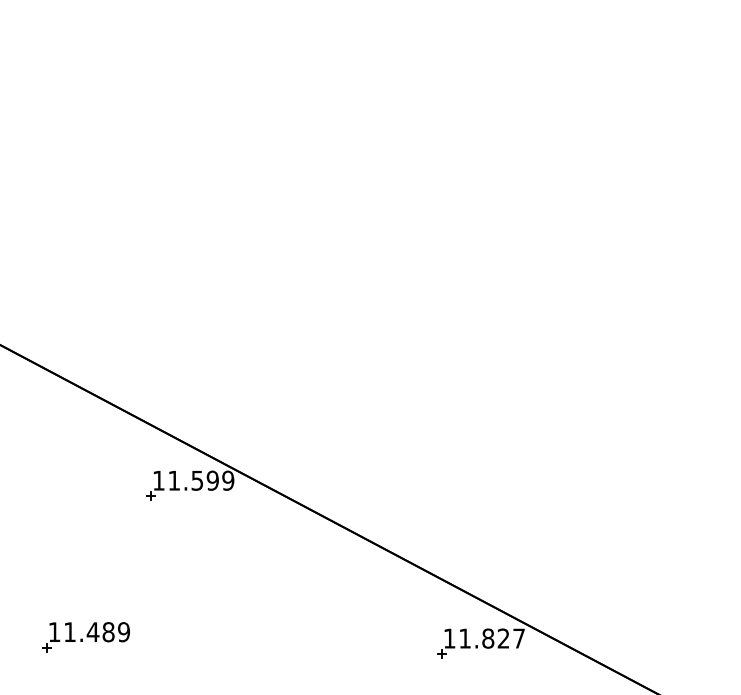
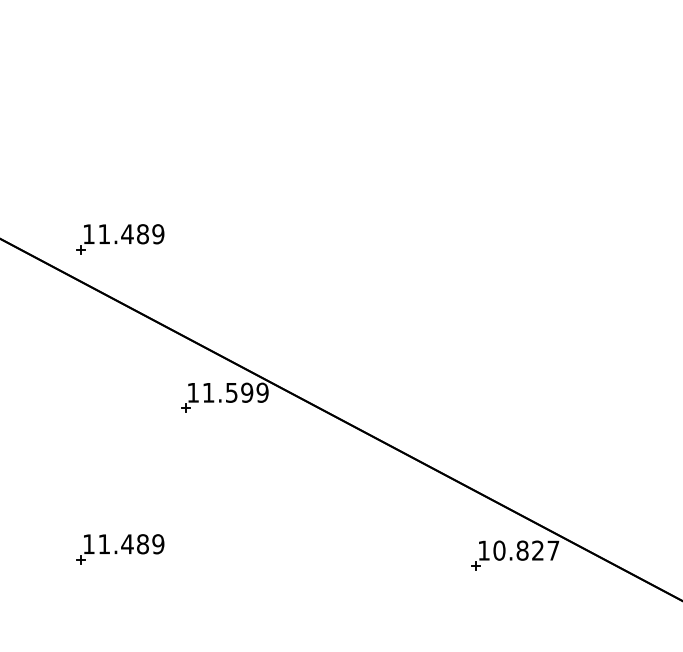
part: (85, 327) -> (119, 239), added
text: (465, 638) -> (499, 550), 11.827 -> 10.827

